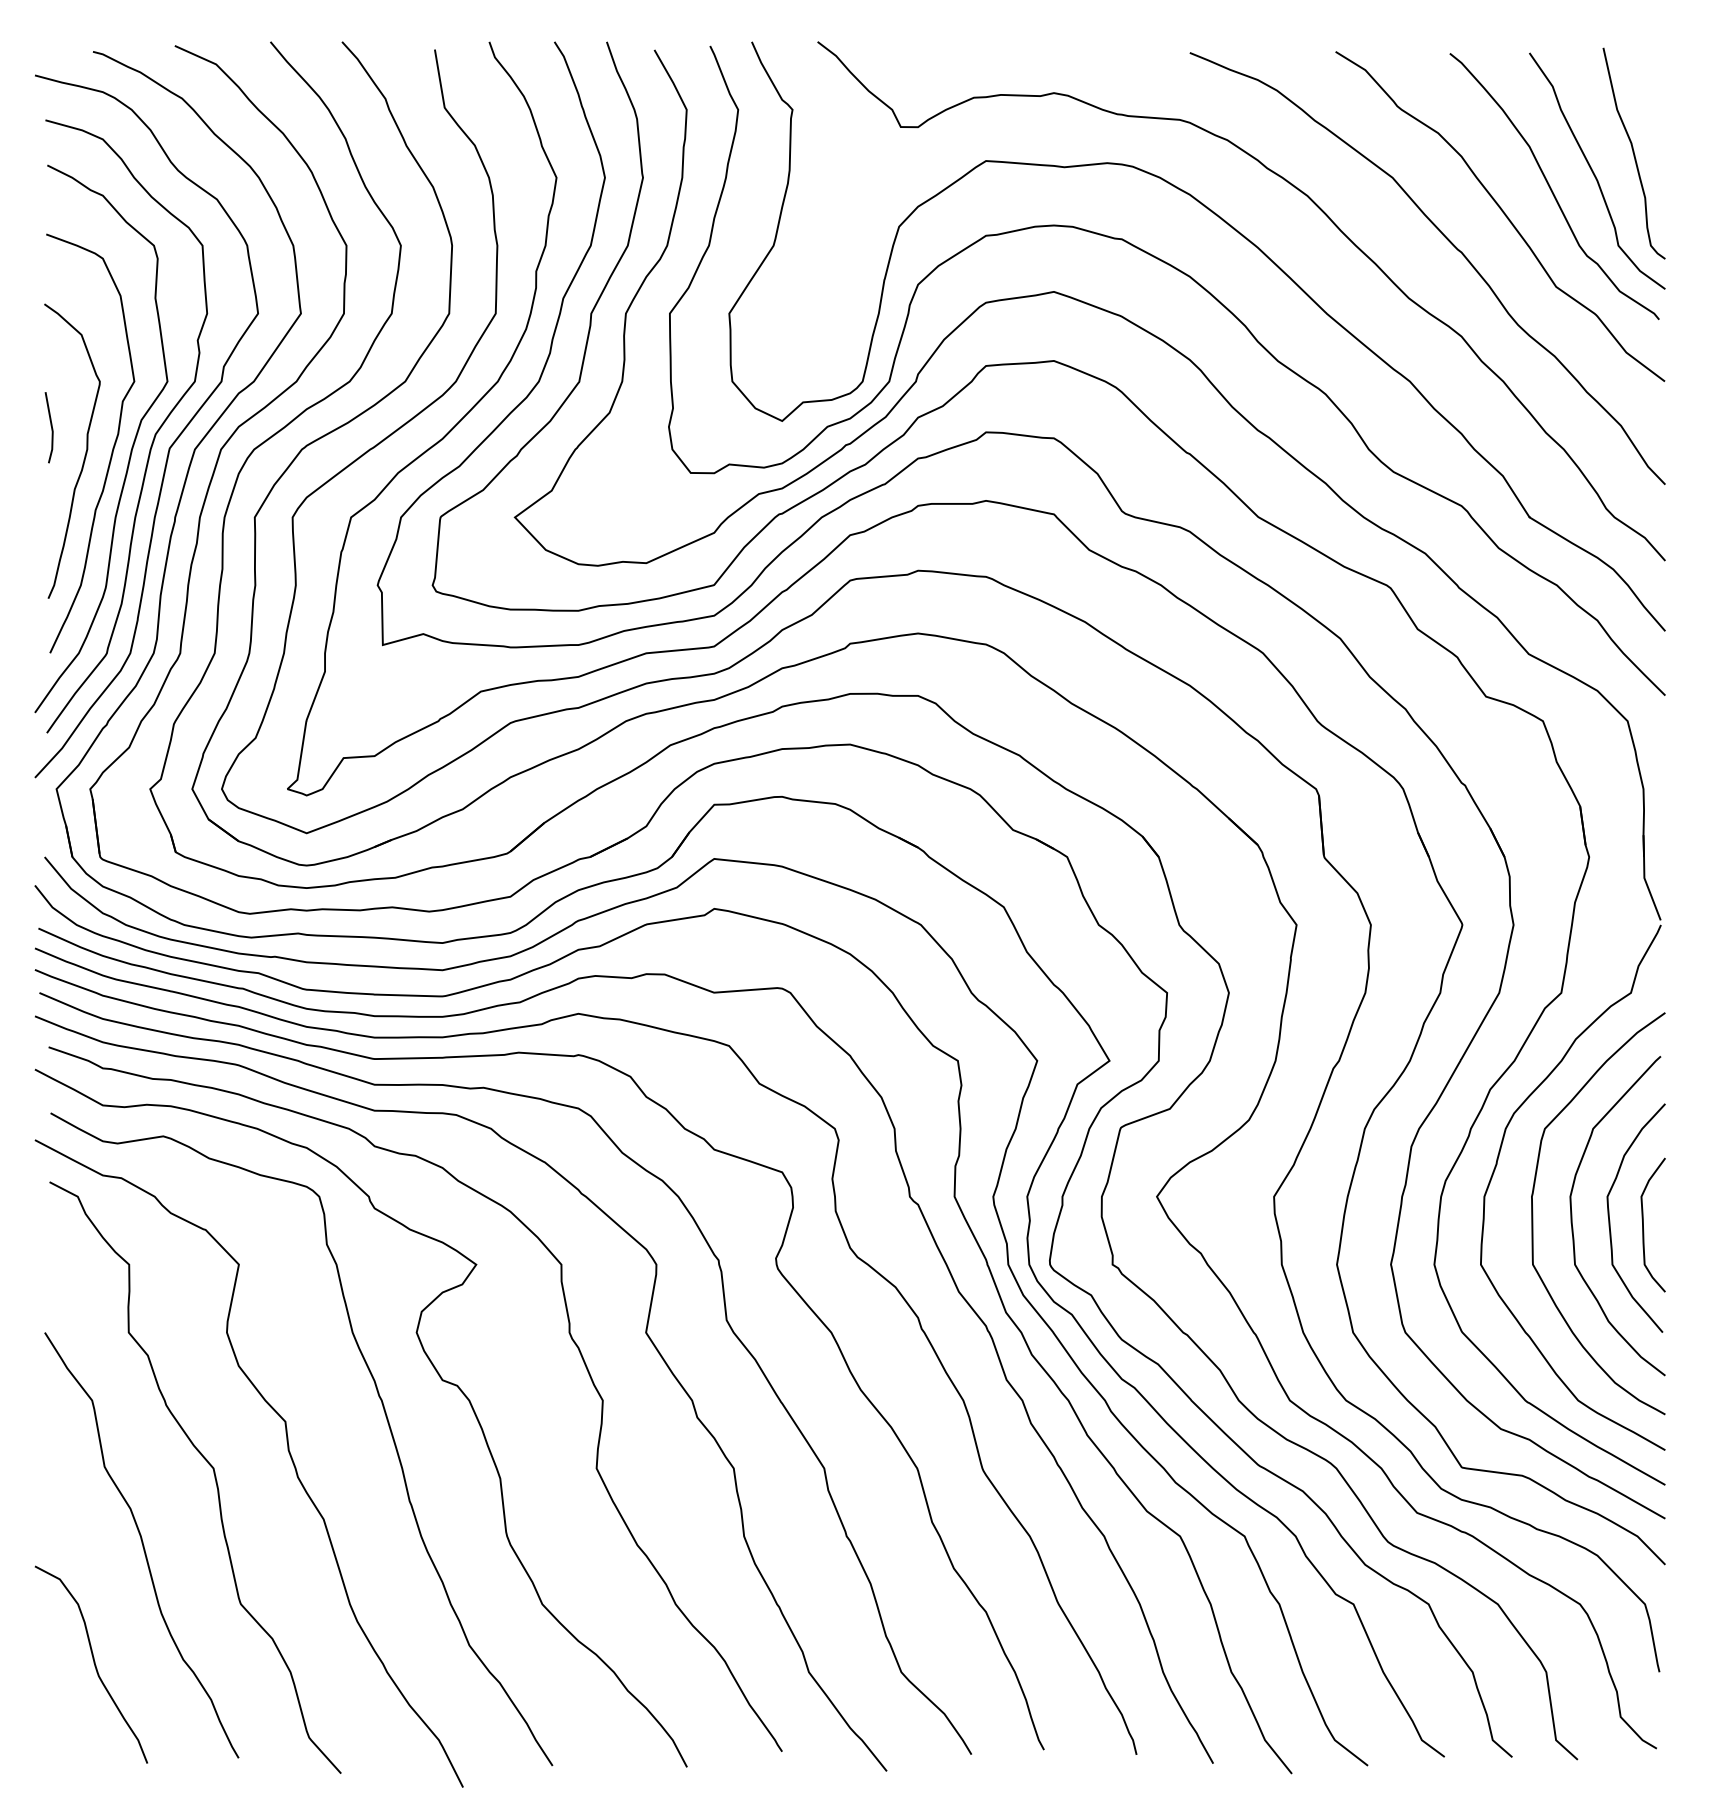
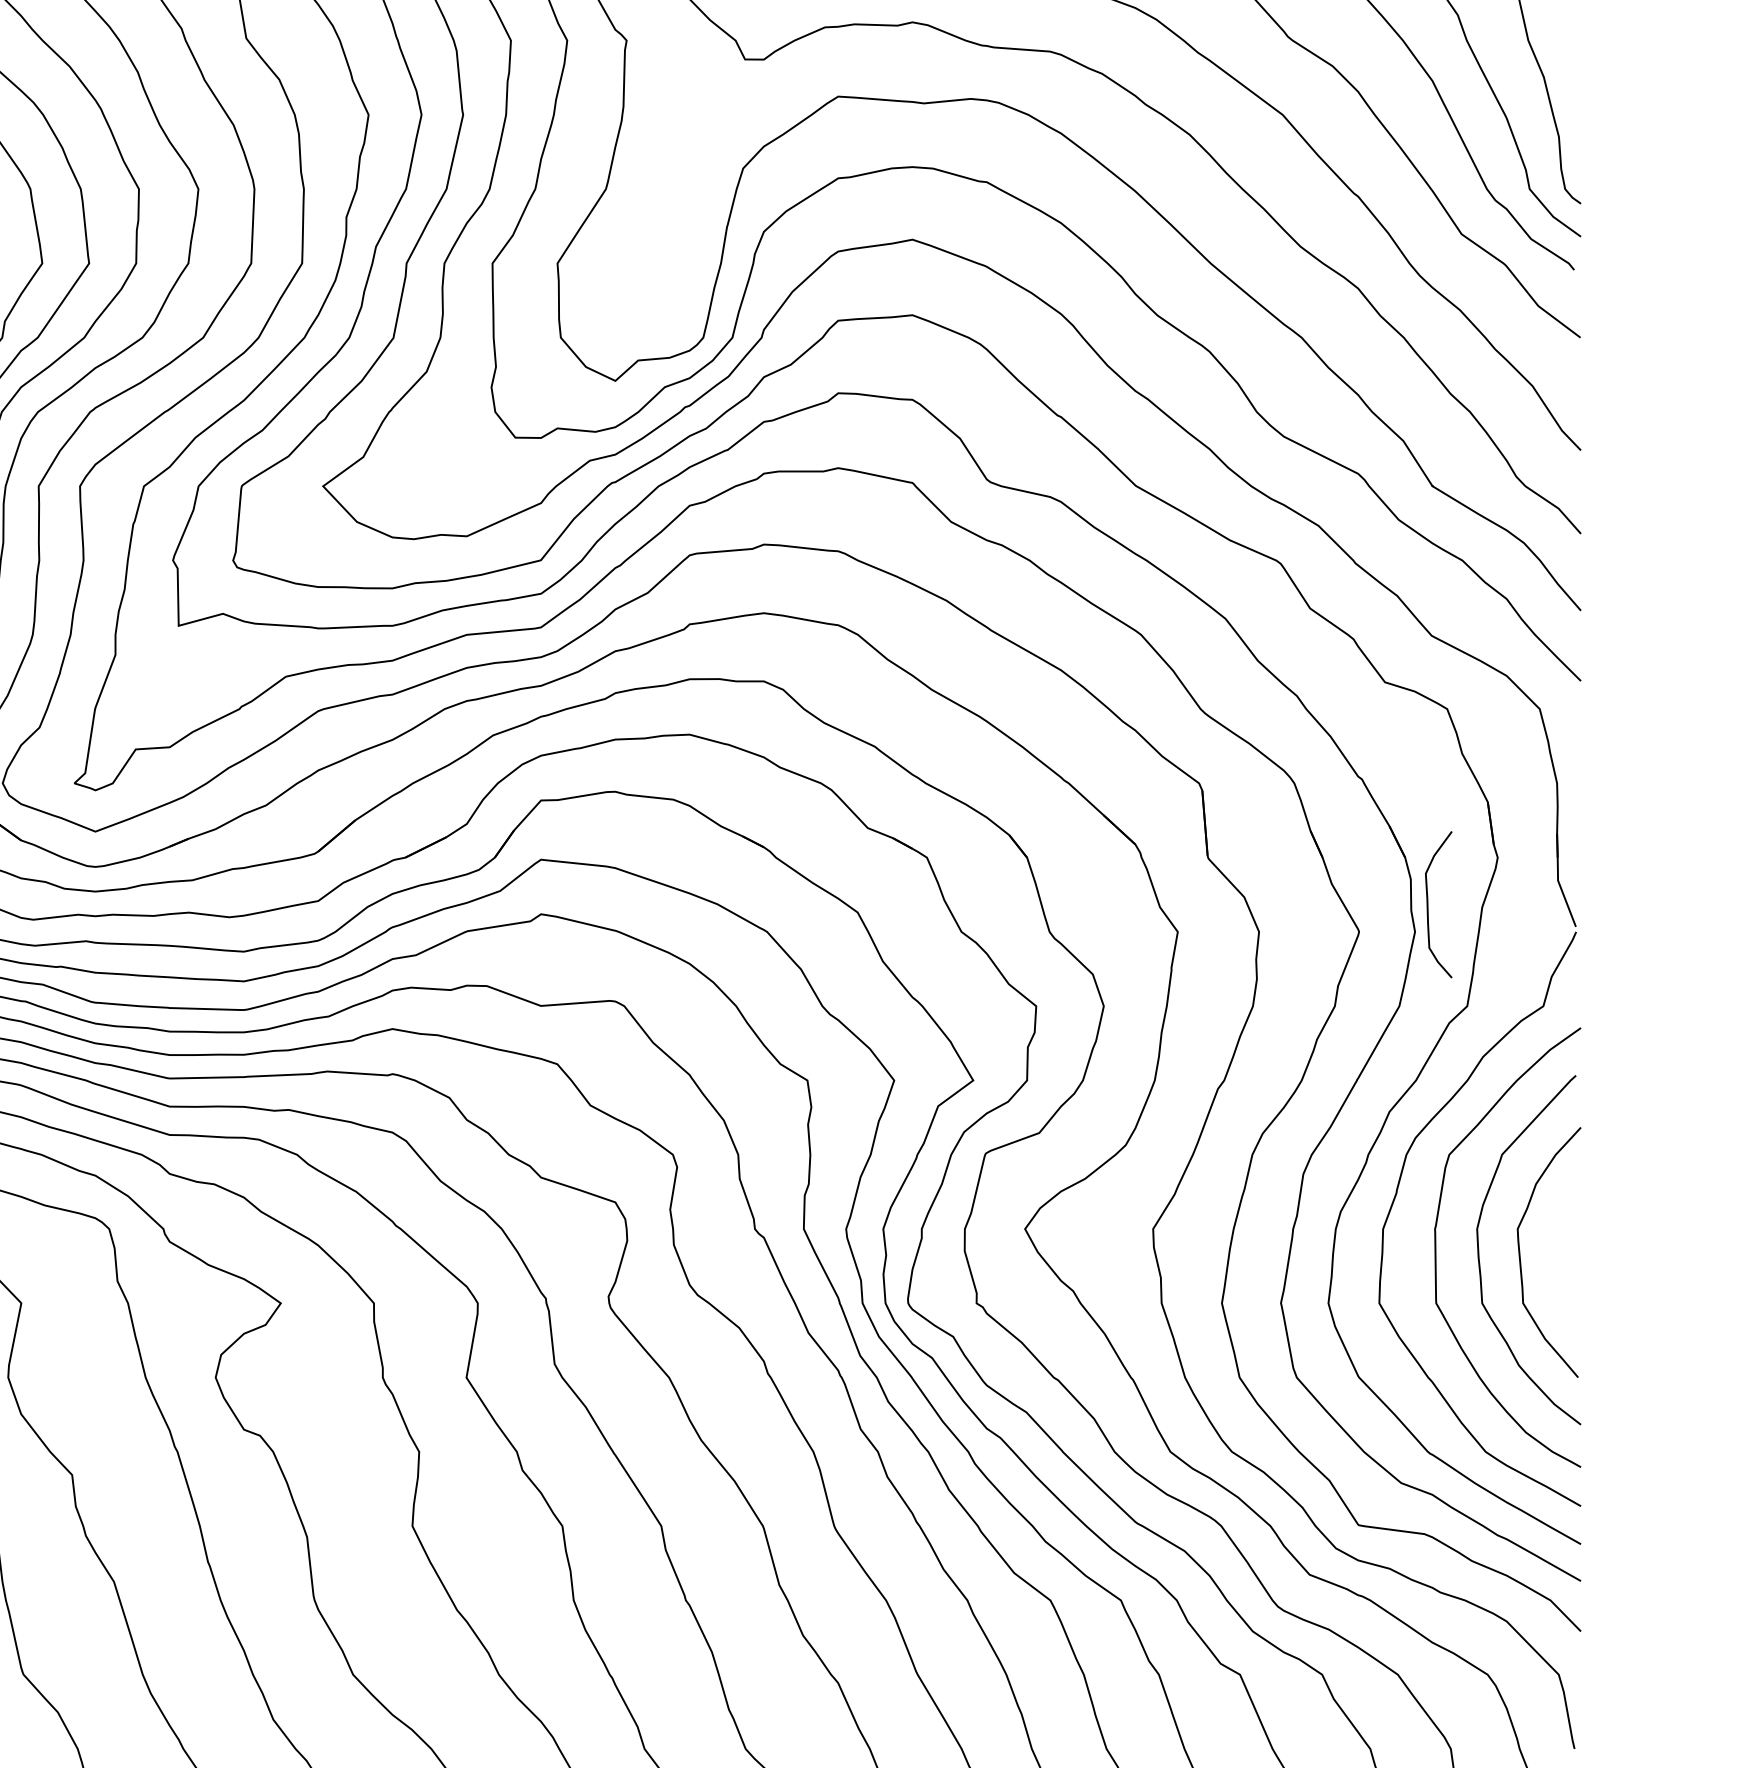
curve: (1643, 1224) -> (1428, 904), moved

